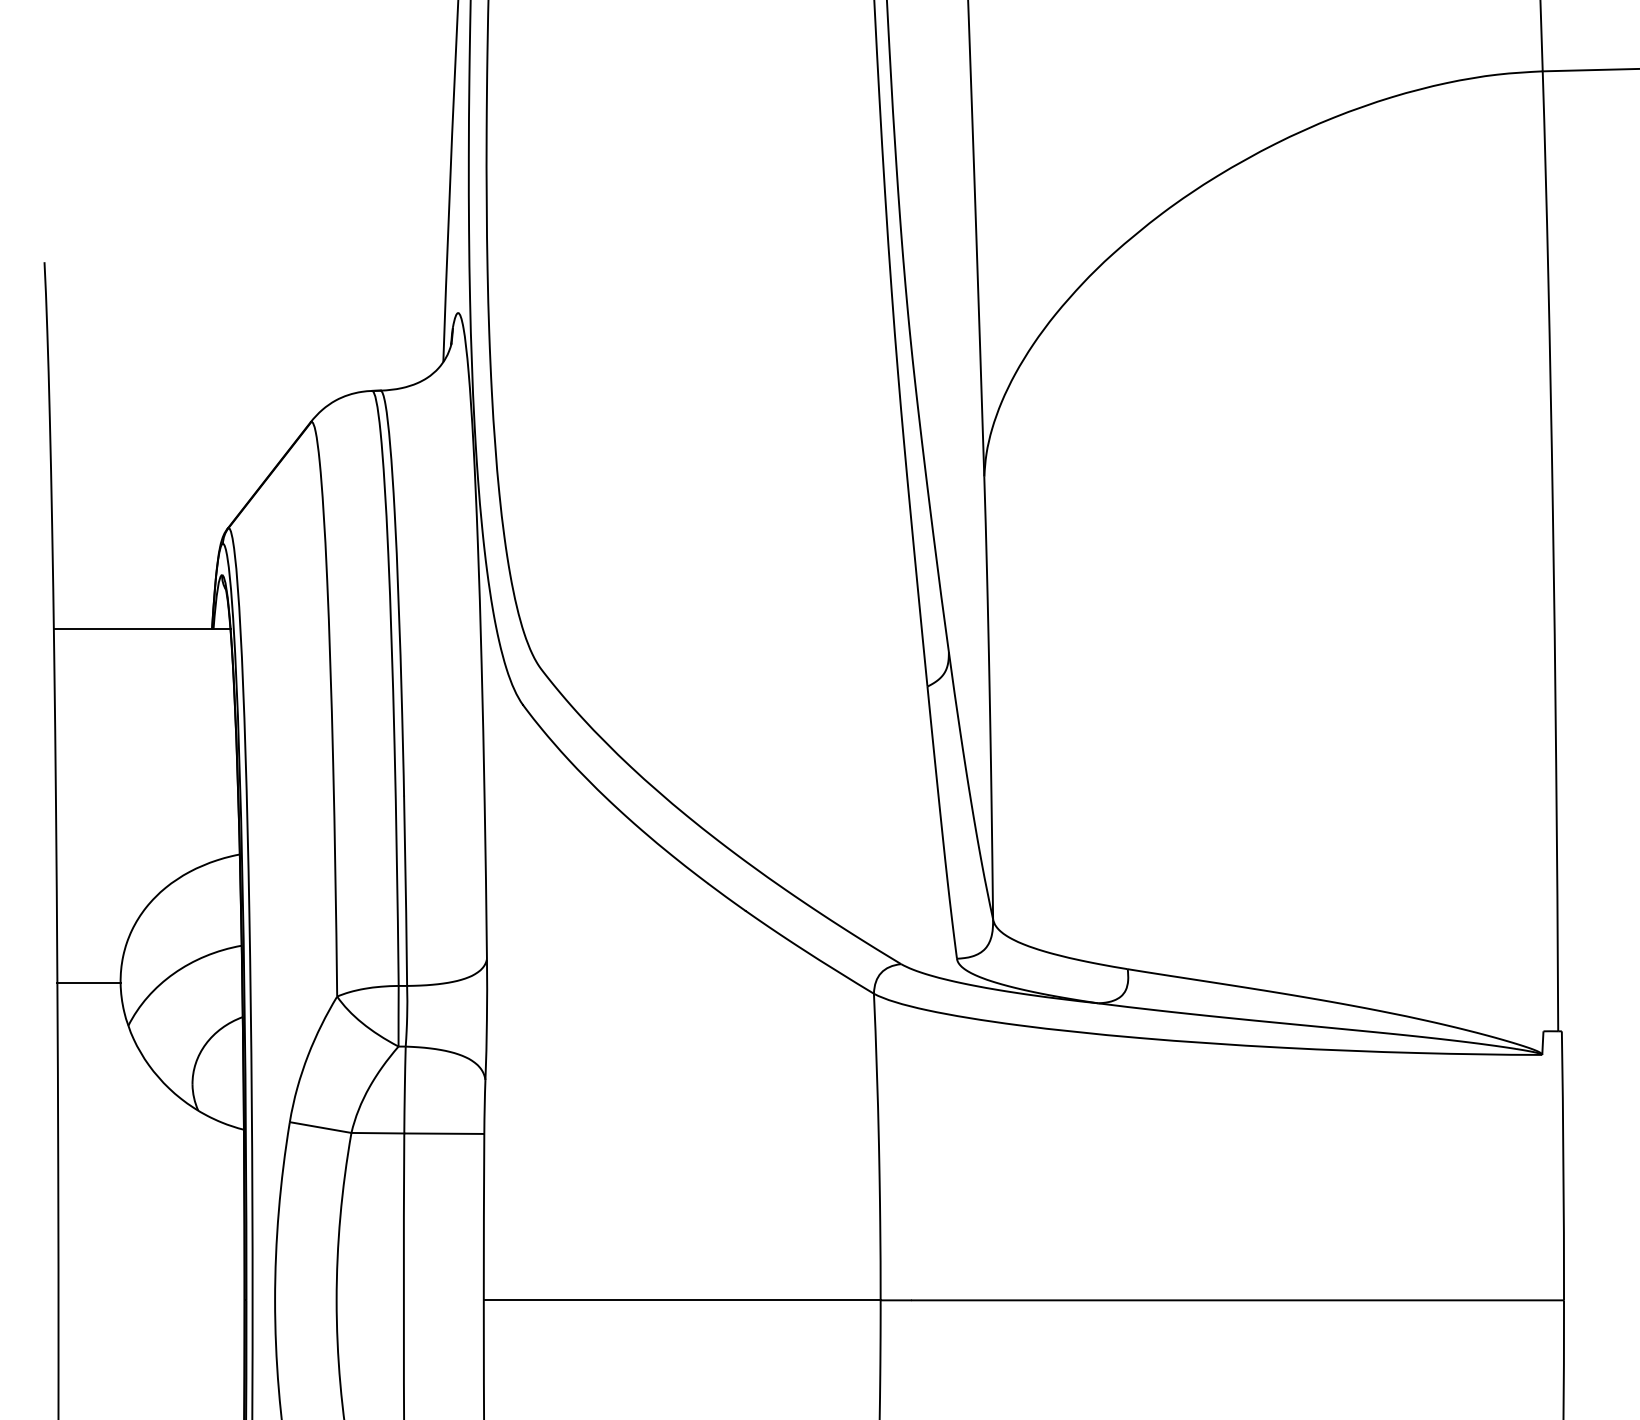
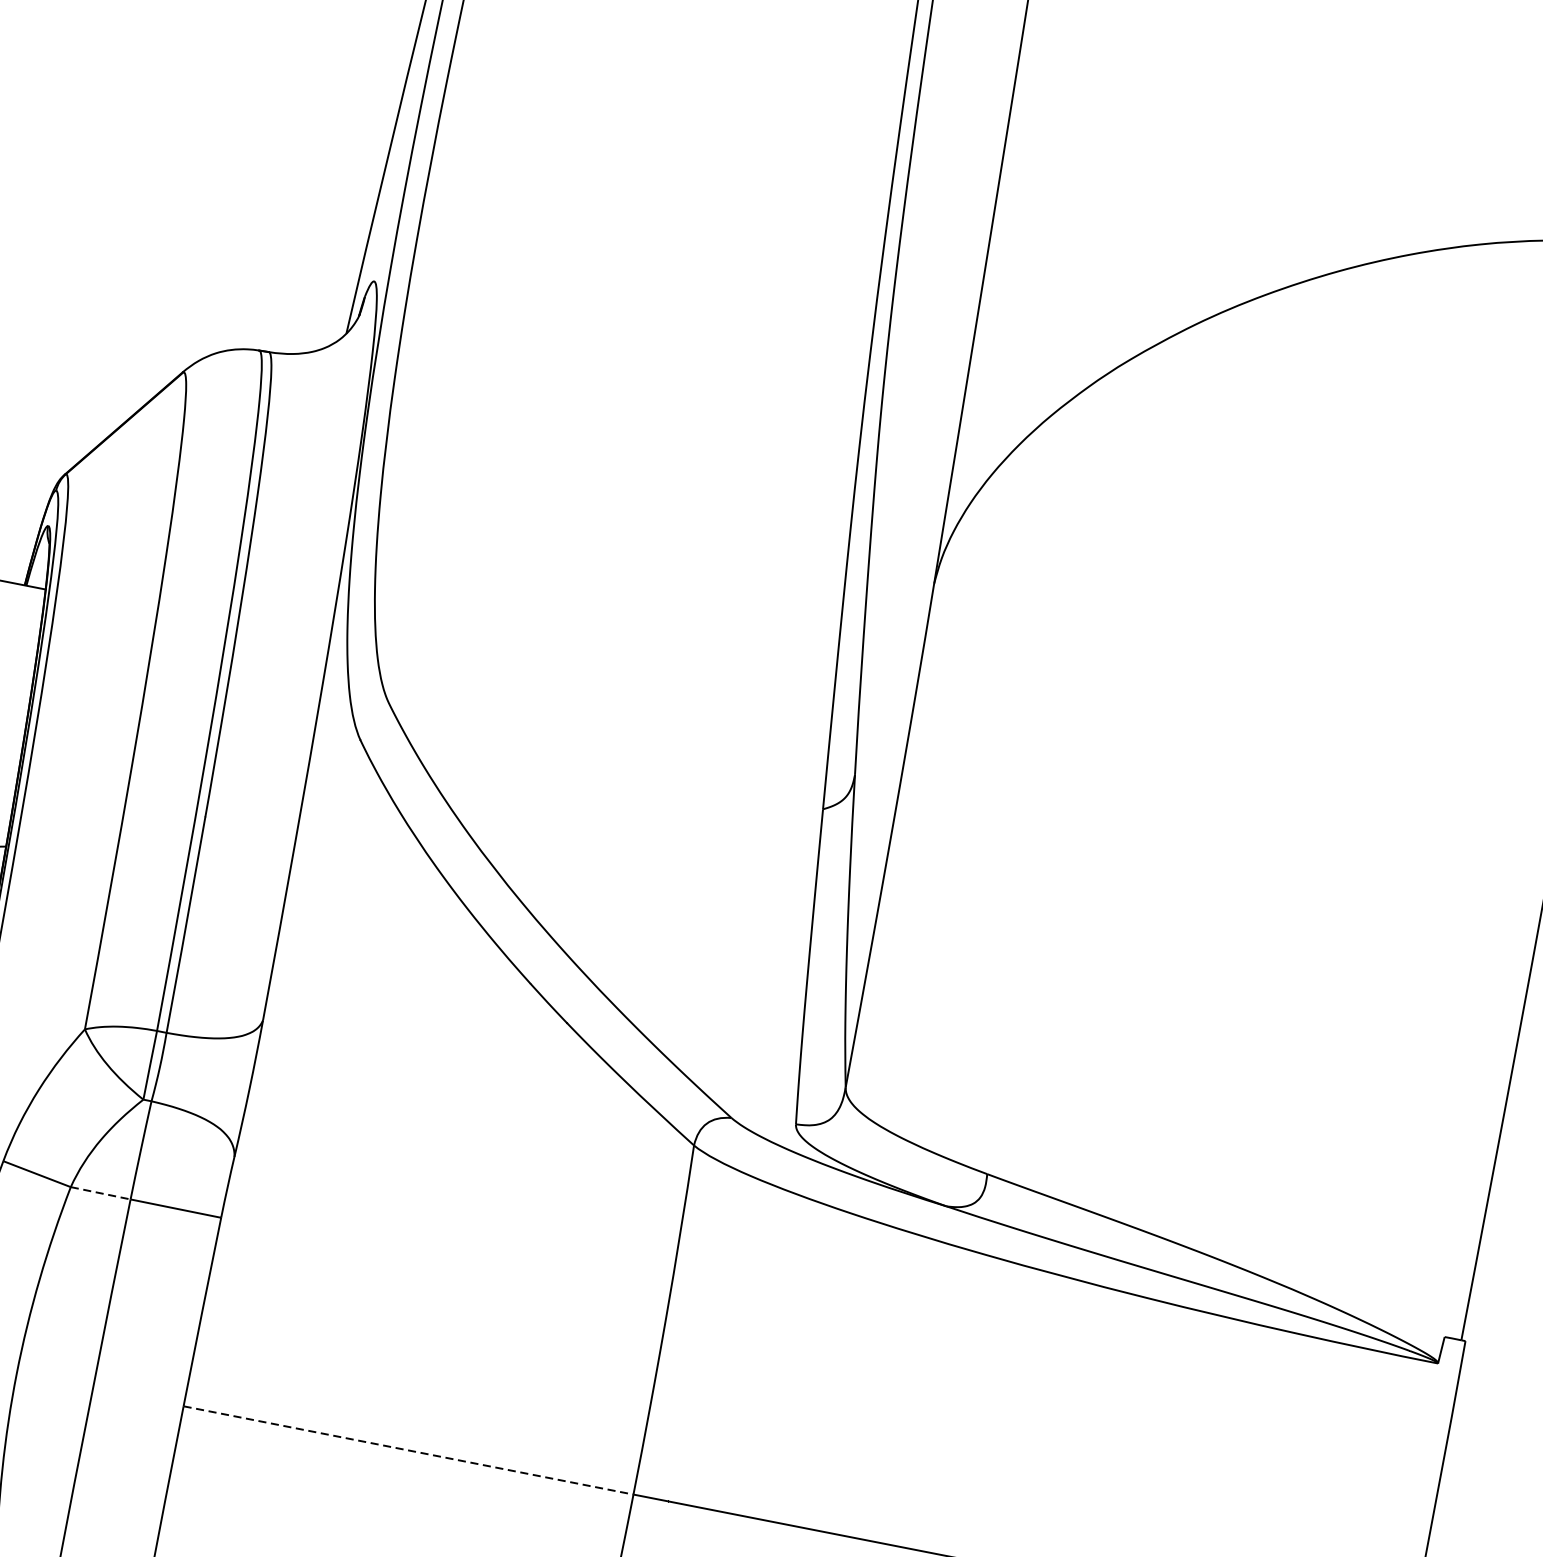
line: (378, 1133) -> (101, 1193), solid -> dashed
line: (682, 1300) -> (408, 1450), solid -> dashed

